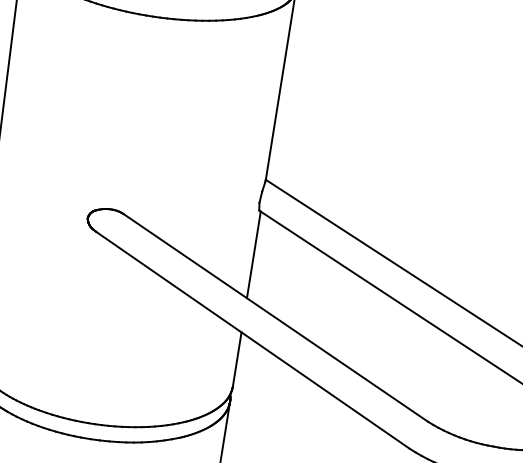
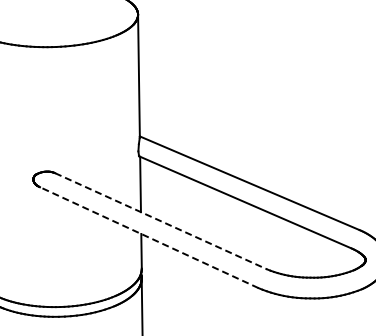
line: (276, 318) -> (161, 221), solid -> dashed
line: (251, 339) -> (148, 237), solid -> dashed

